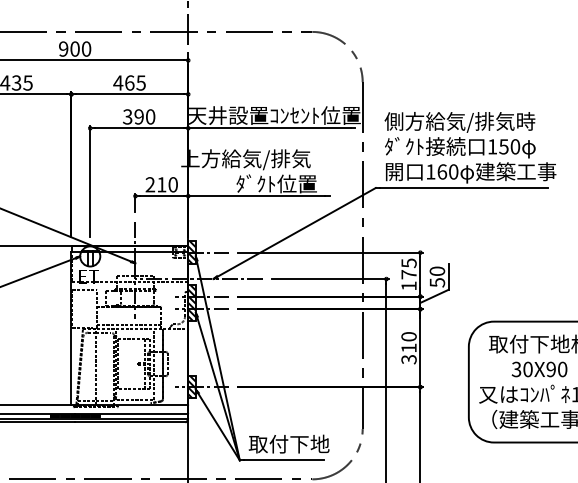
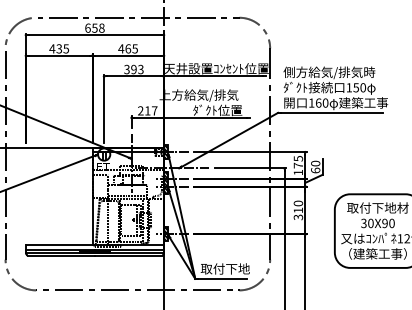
text: (74, 47) -> (94, 27), 900 -> 658
text: (149, 116) -> (140, 69), 390 -> 393
text: (172, 184) -> (154, 110), 210 -> 217
text: (437, 282) -> (315, 170), 50 -> 60

